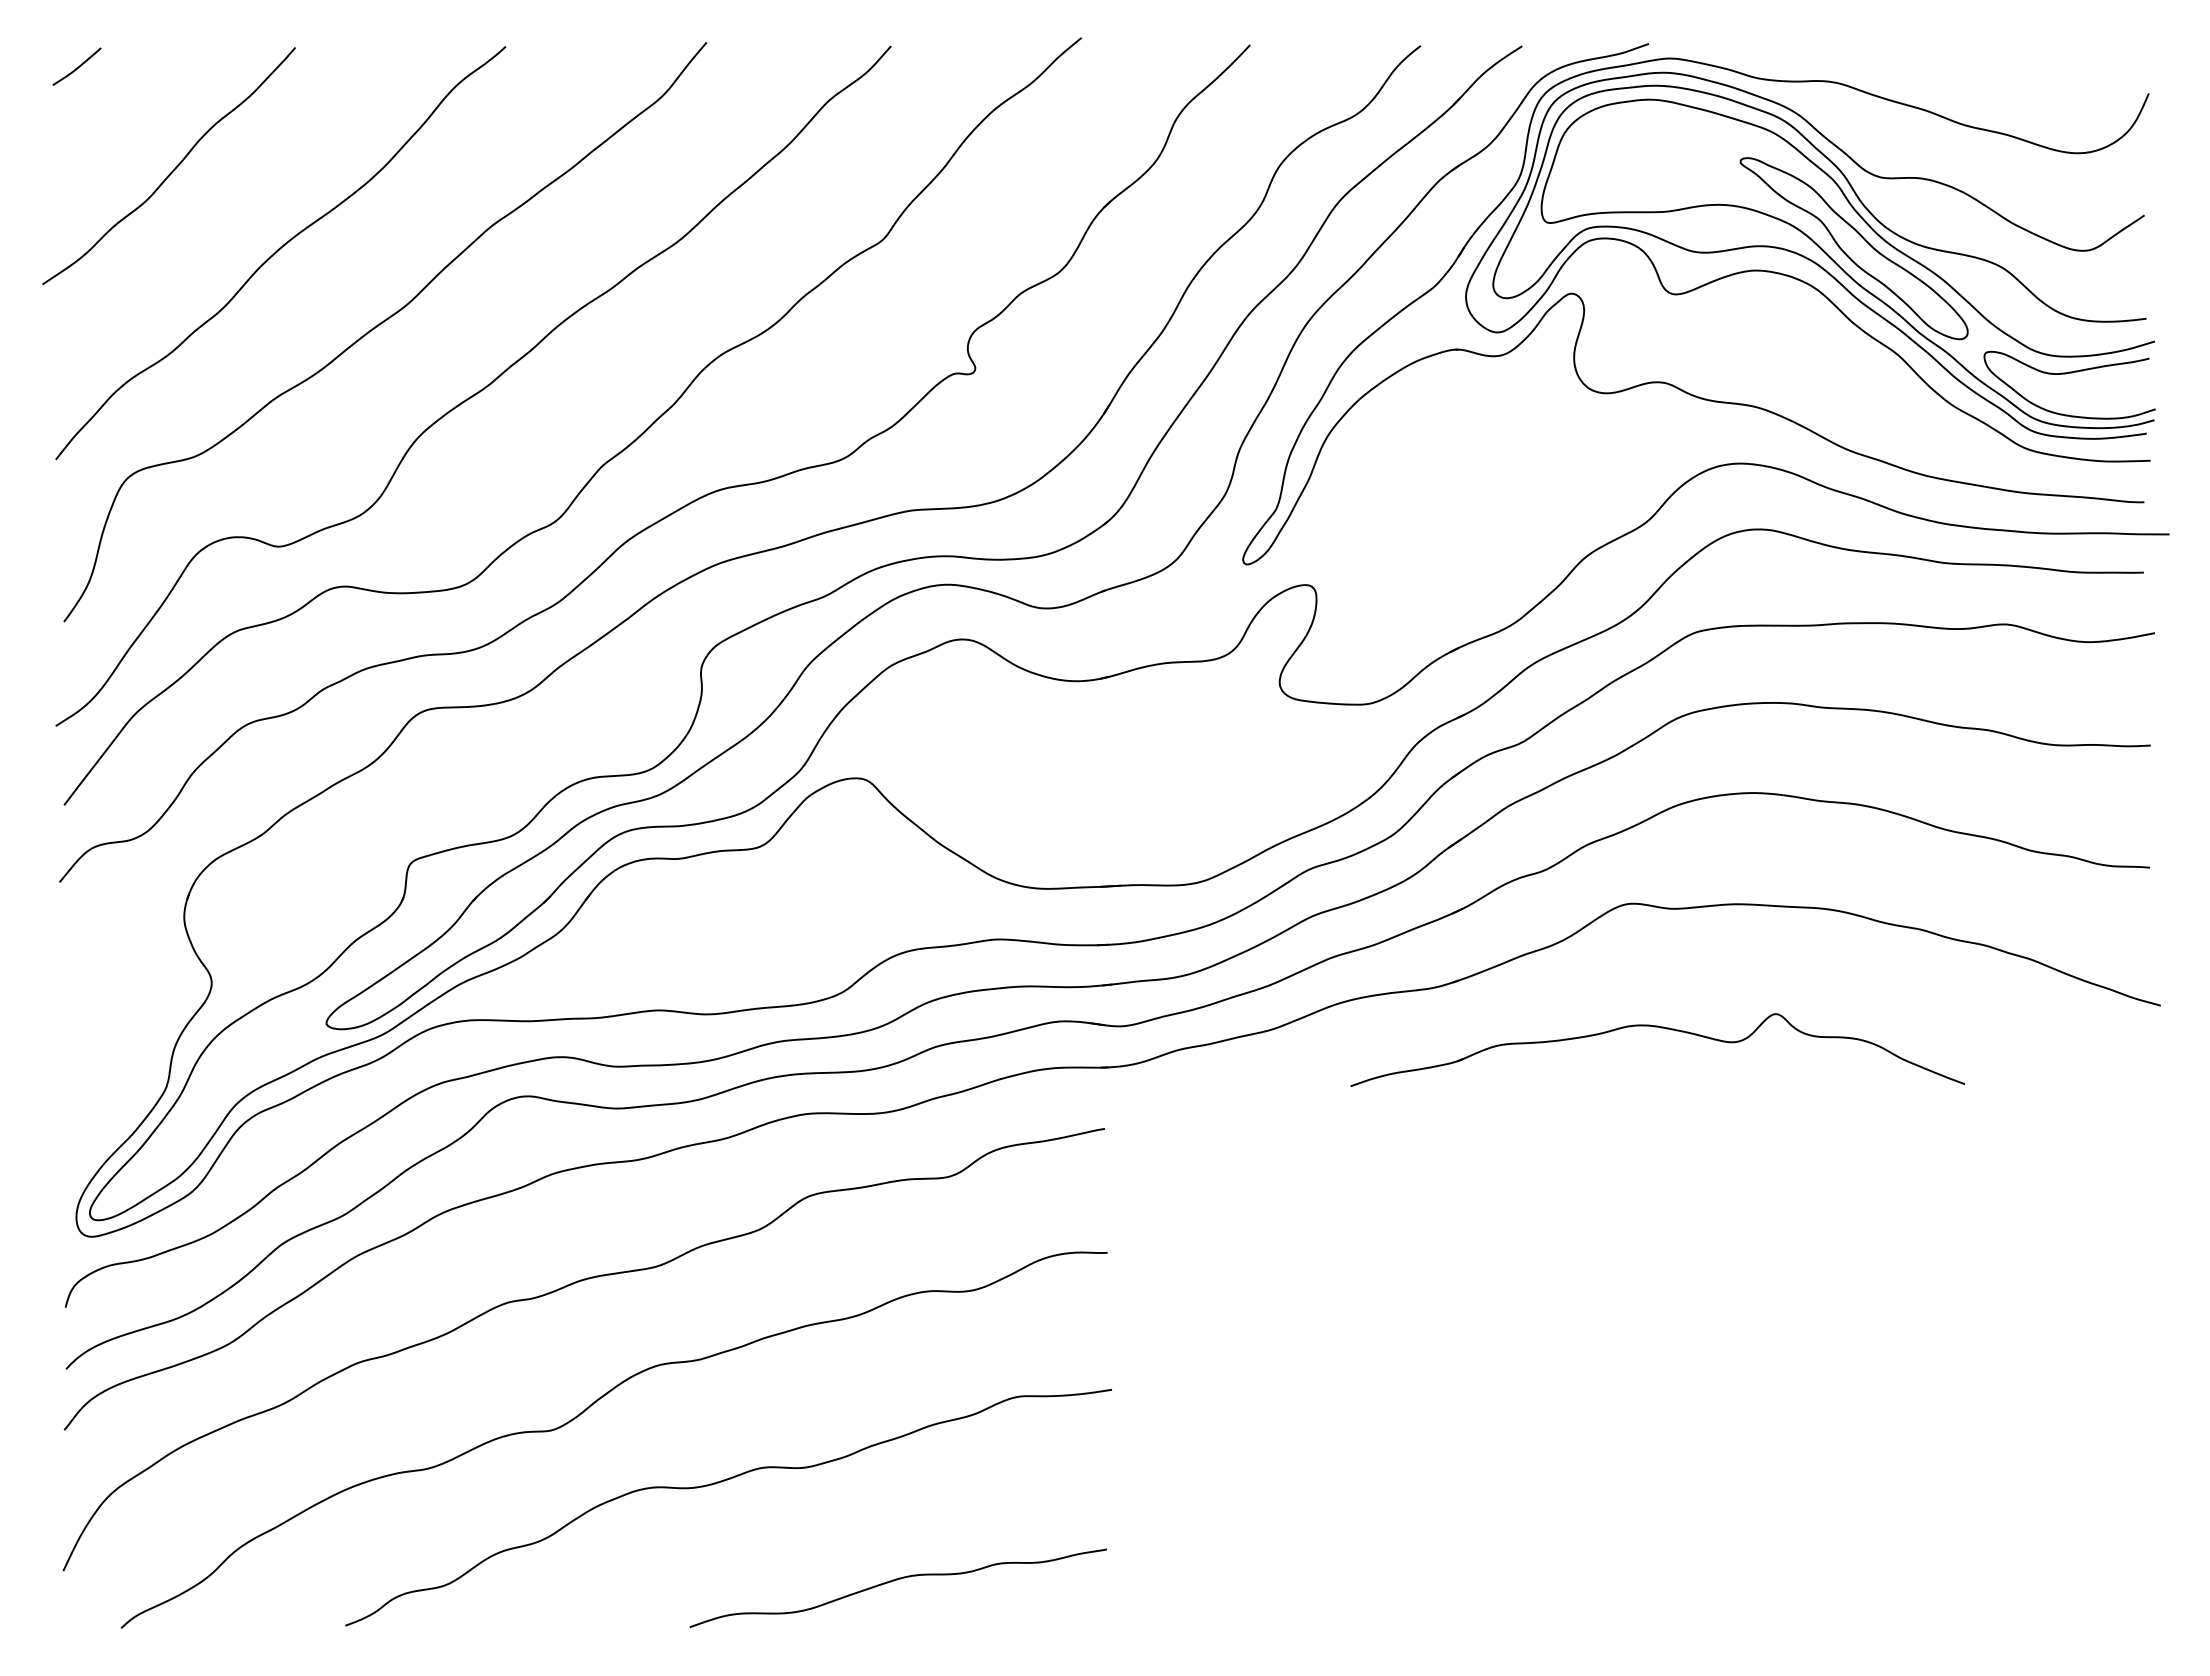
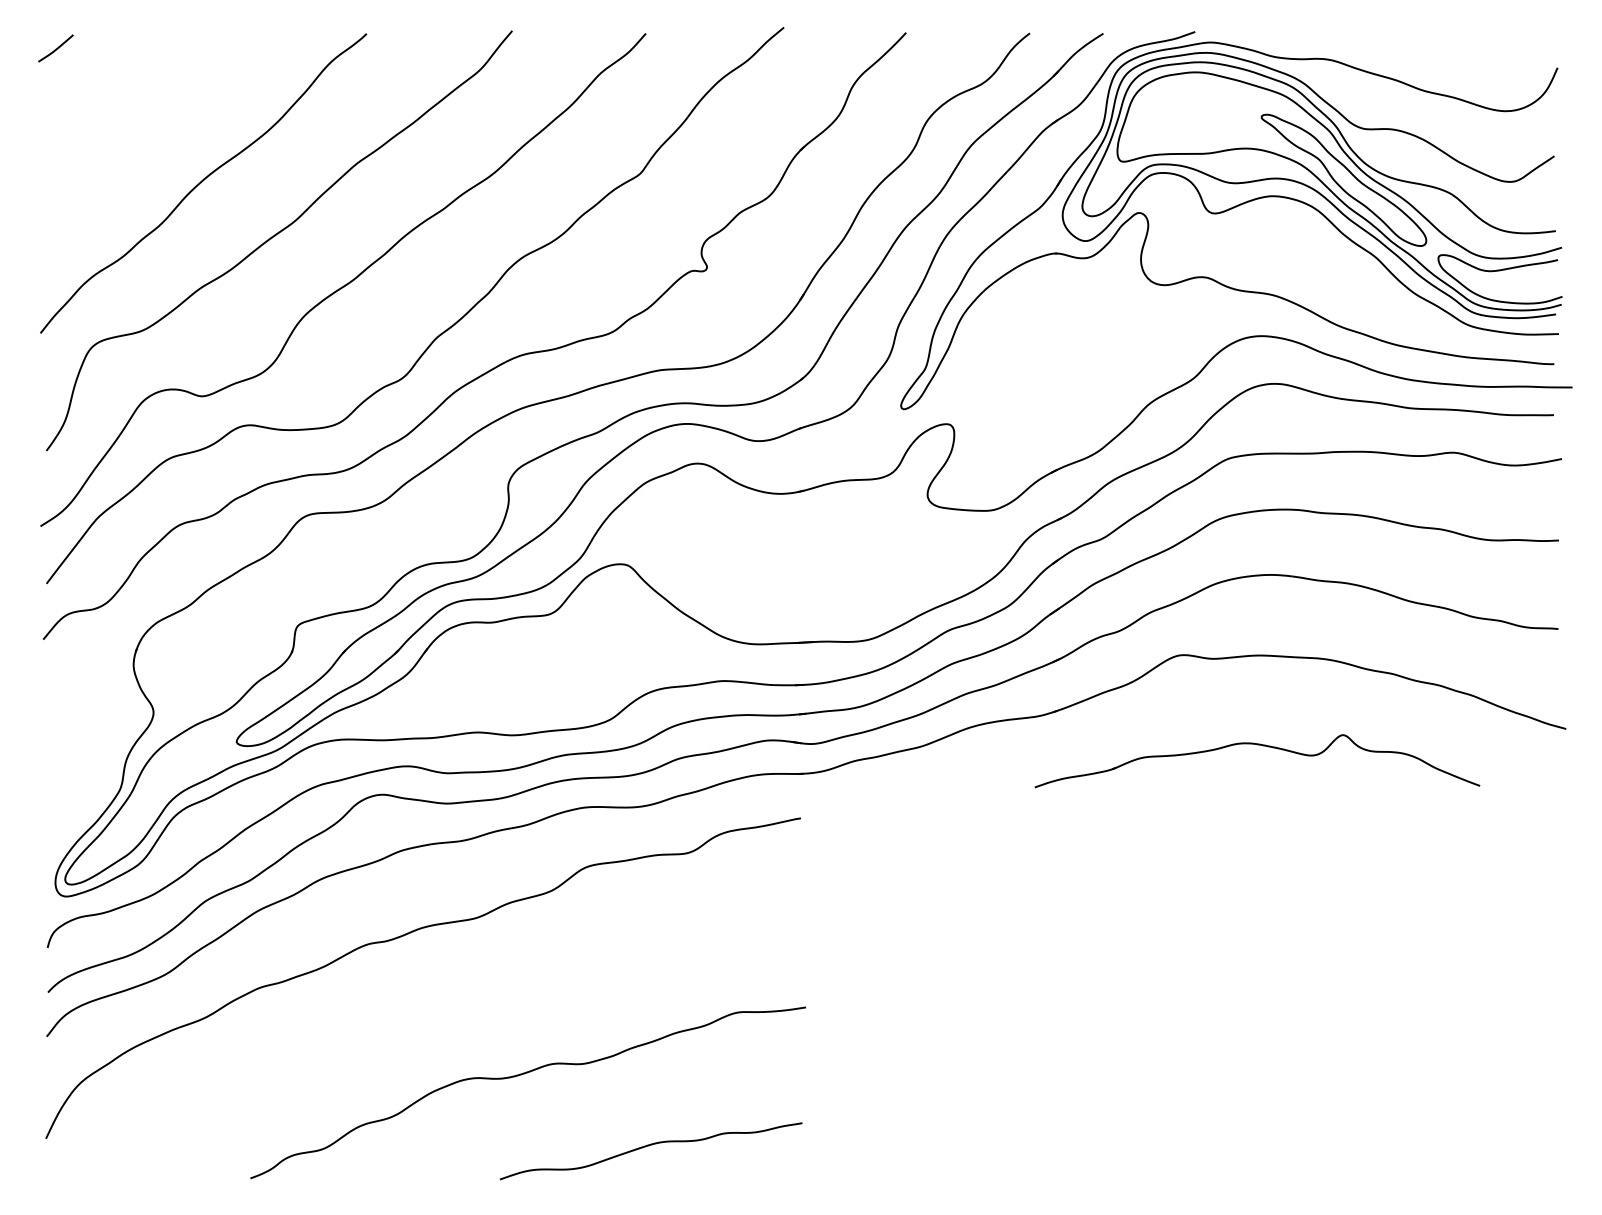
curve: (173, 169) -> (125, 122), removed
part: (1661, 1028) -> (1260, 745), moved
part: (590, 1407) -> (428, 1020), removed

